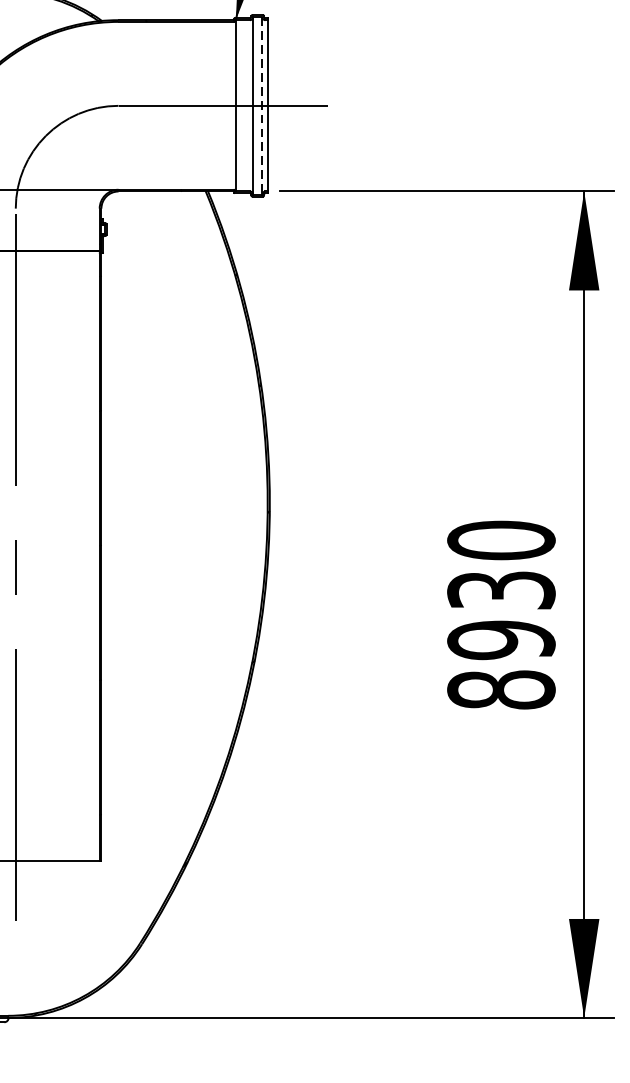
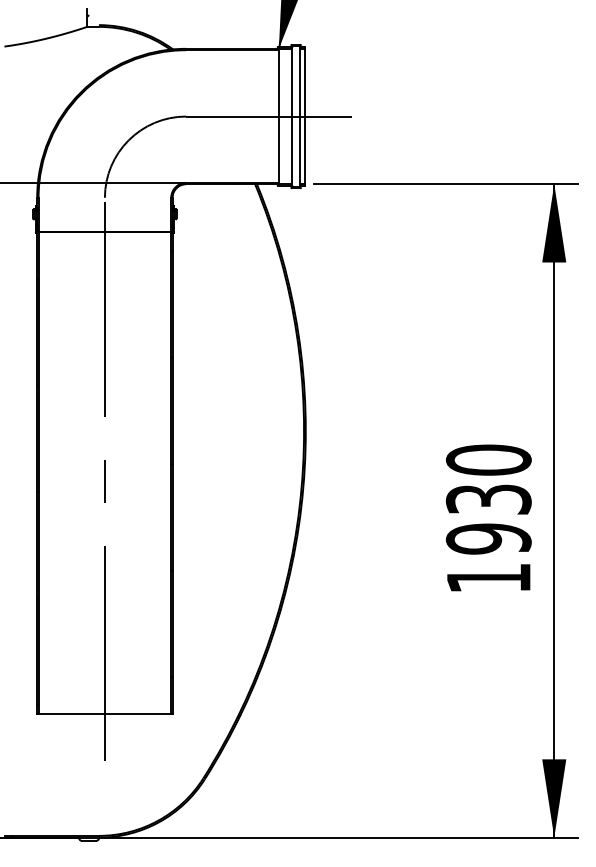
line: (261, 107) -> (299, 117), dashed -> solid
text: (501, 688) -> (488, 577), 8930 -> 1930

